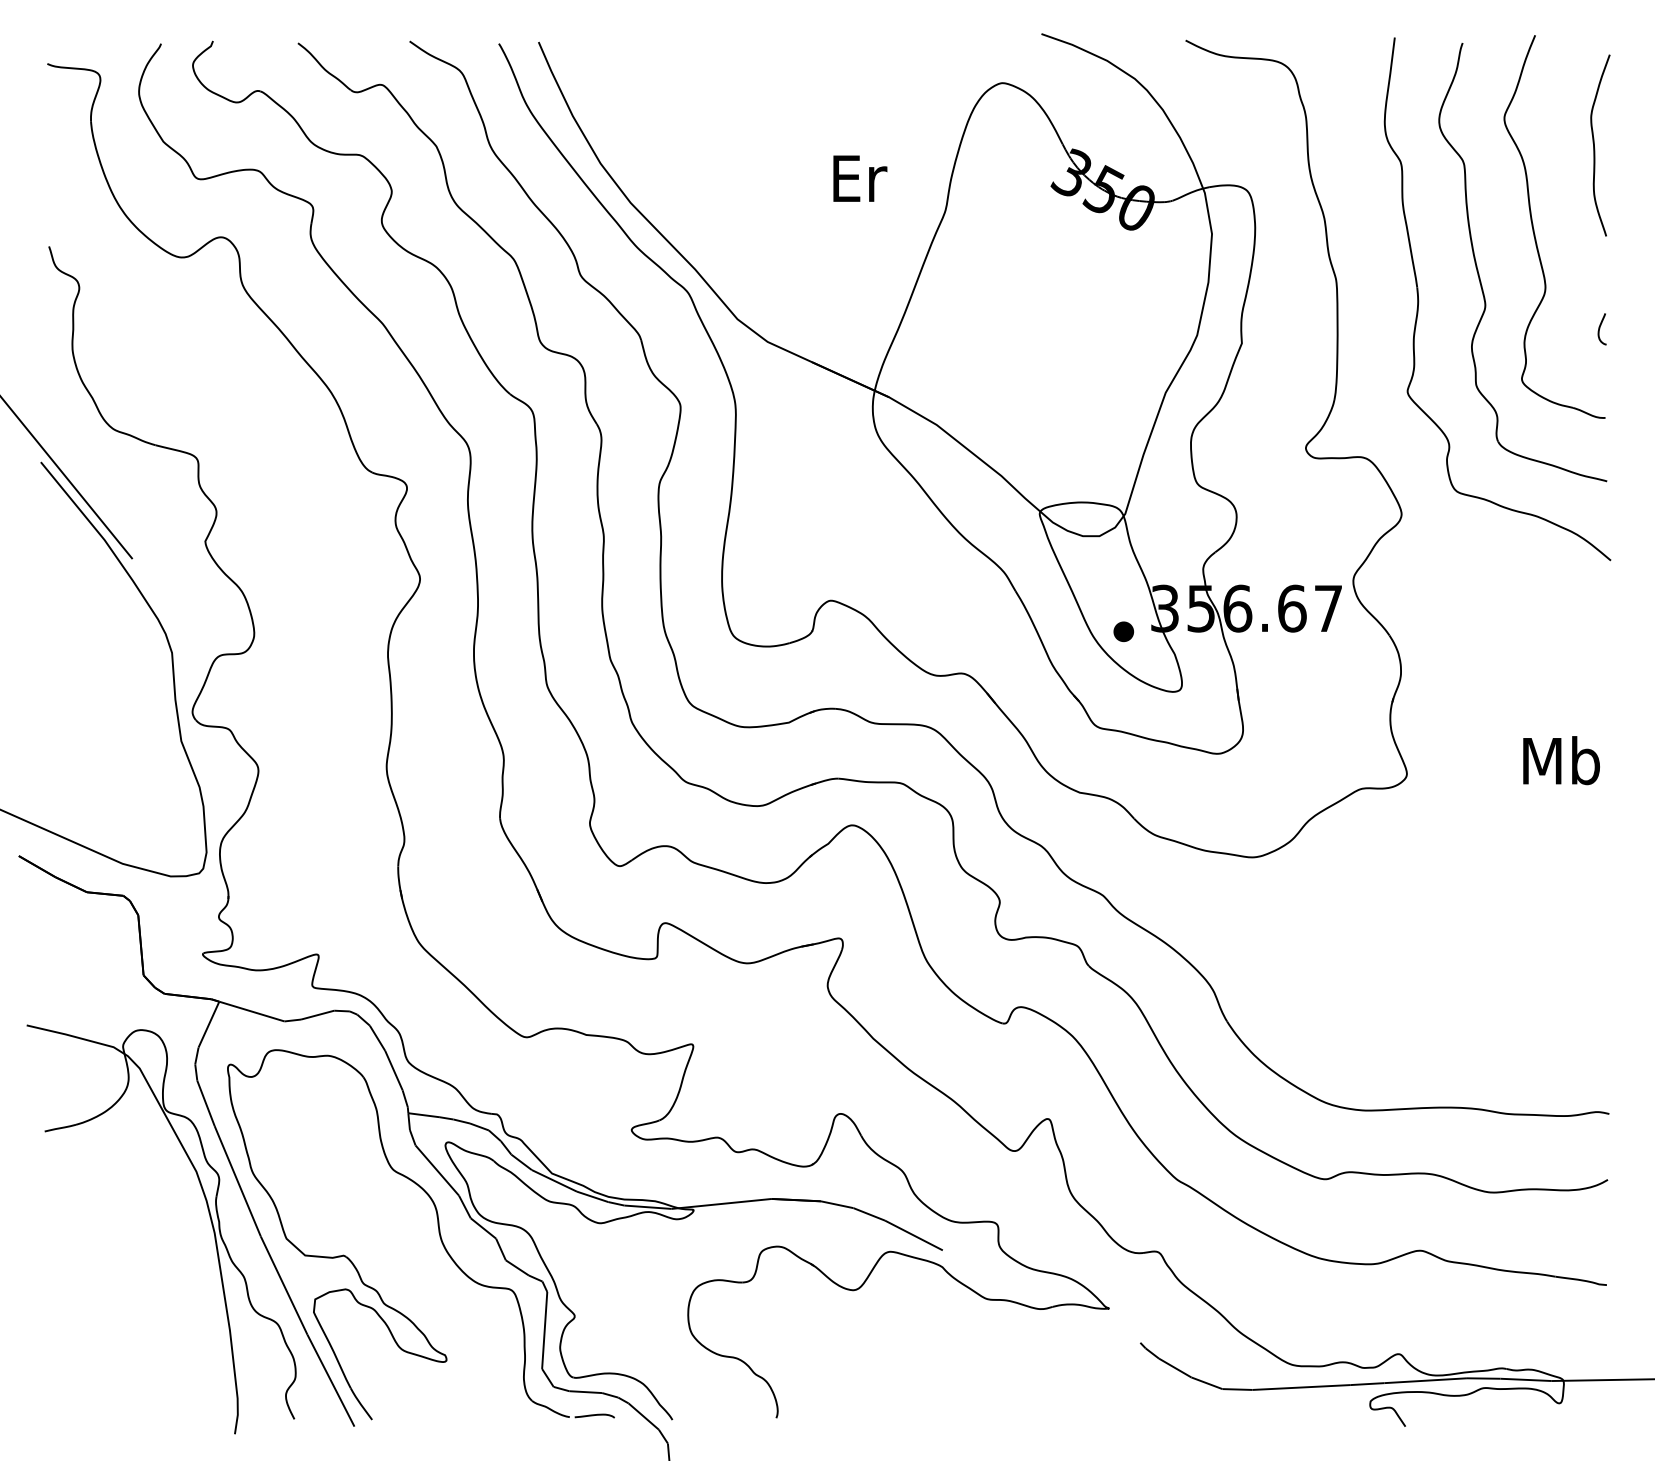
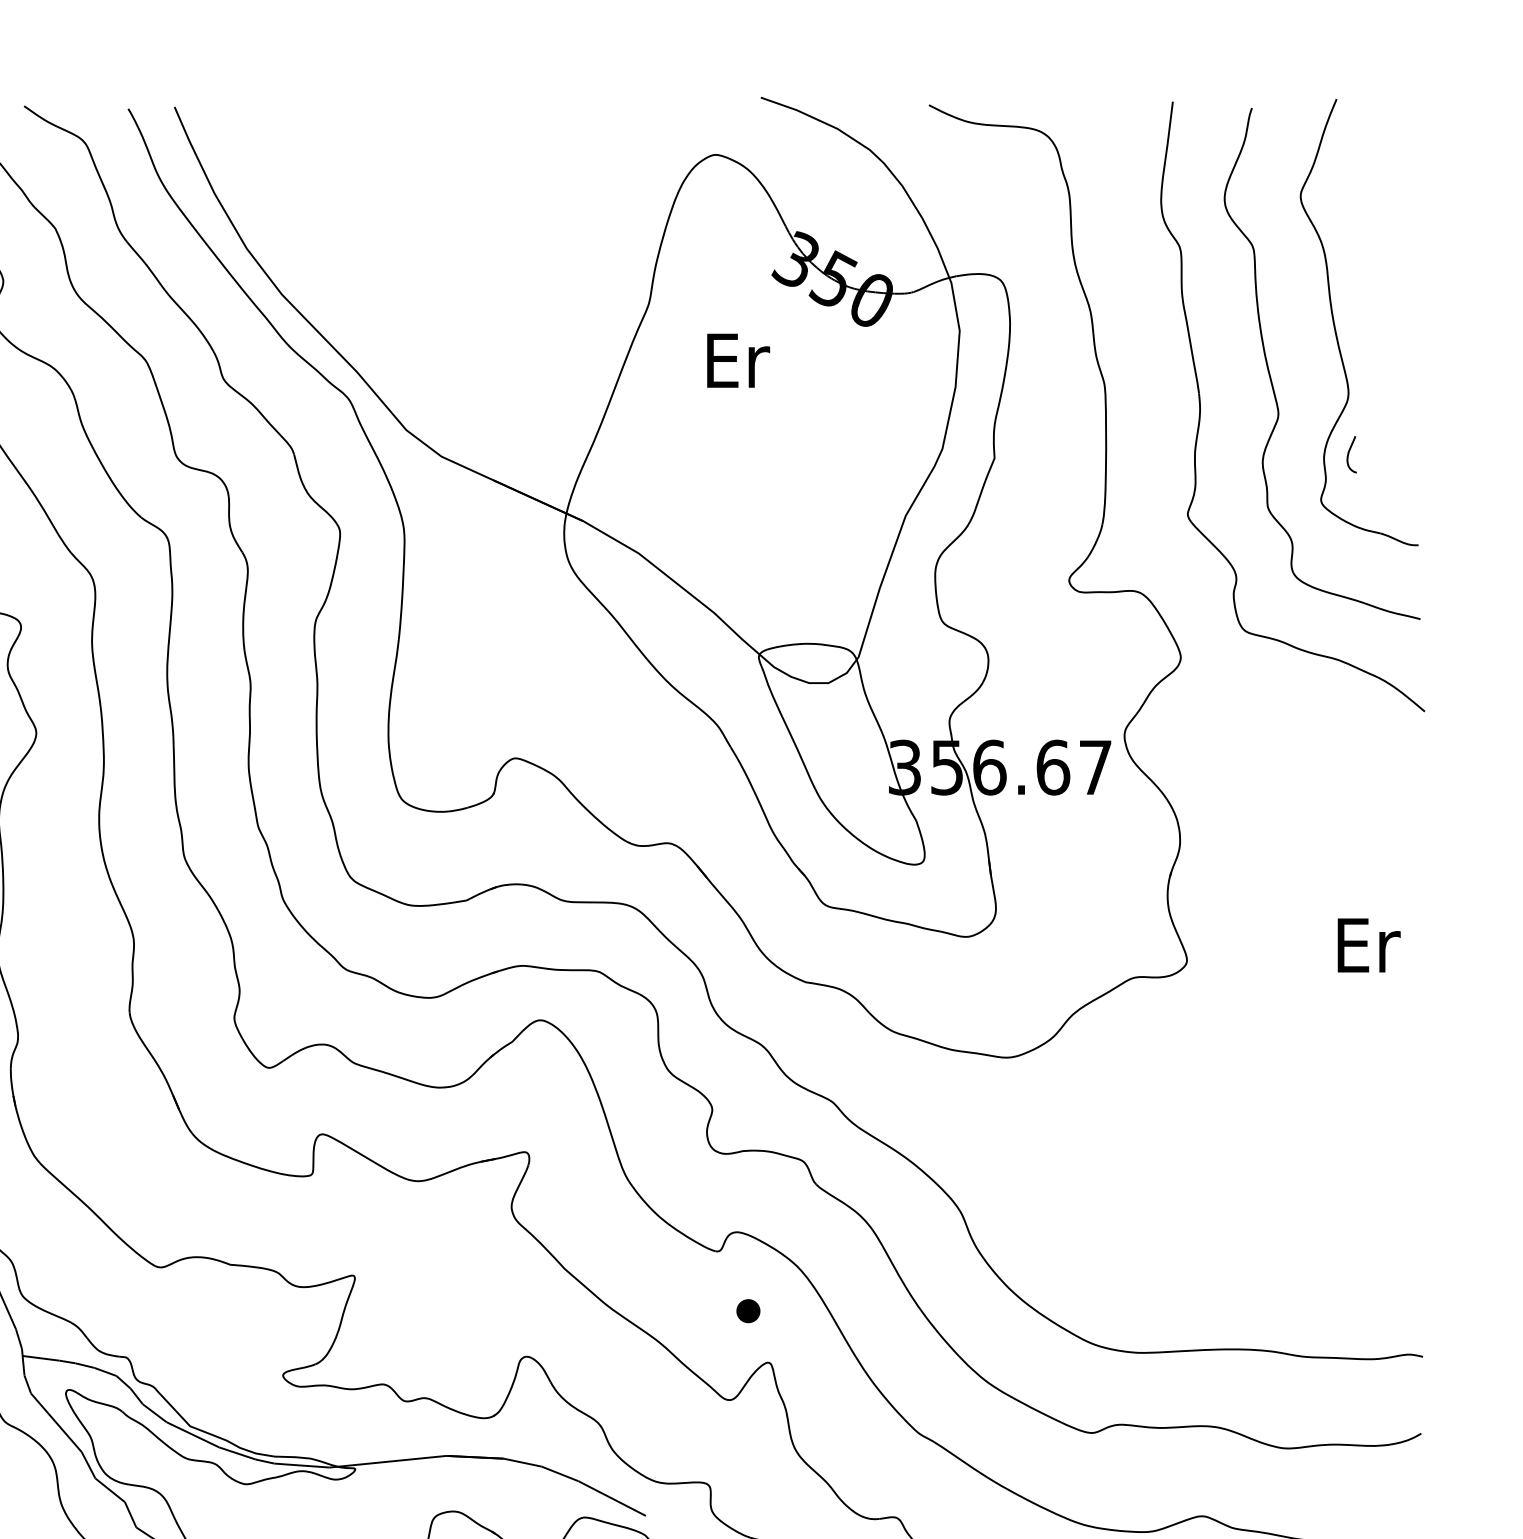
curve: (1595, 148) -> (1406, 231), removed
text: (860, 178) -> (738, 360), moved
curve: (1600, 328) -> (1349, 453), moved
part: (1123, 631) -> (748, 1310), moved
text: (1561, 760) -> (1367, 944), Mb -> Er

